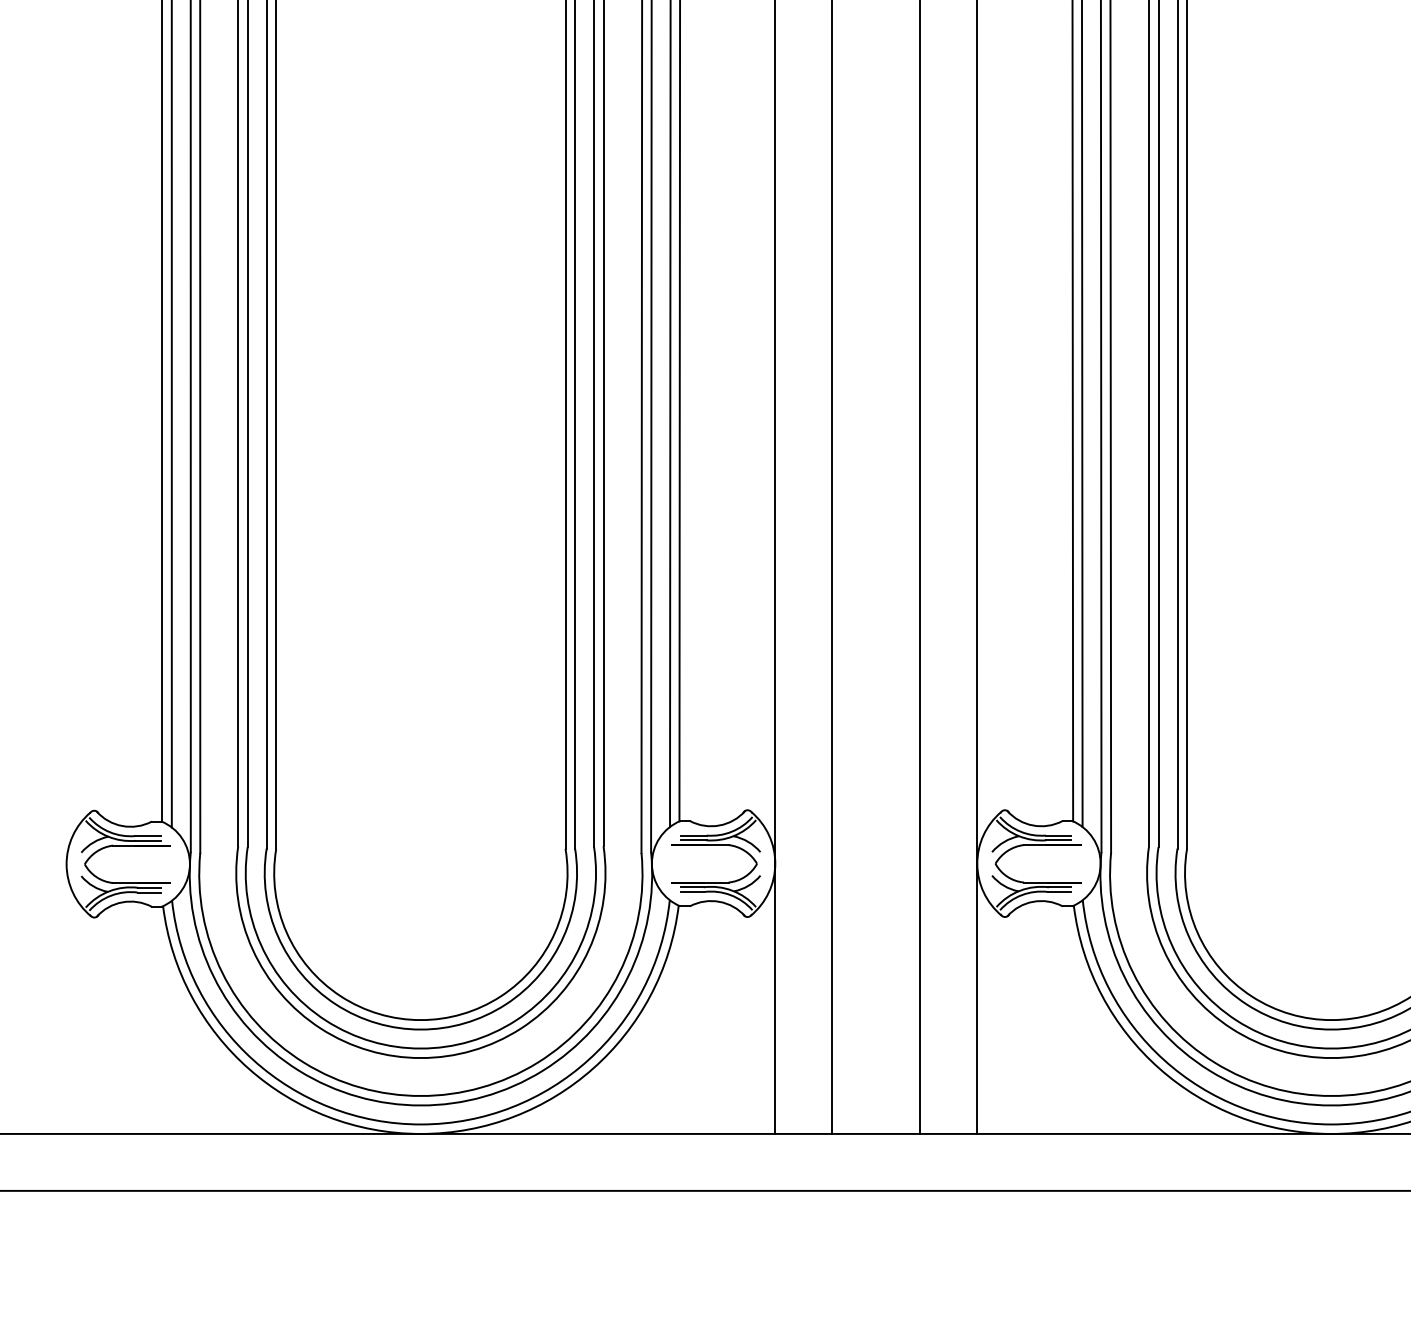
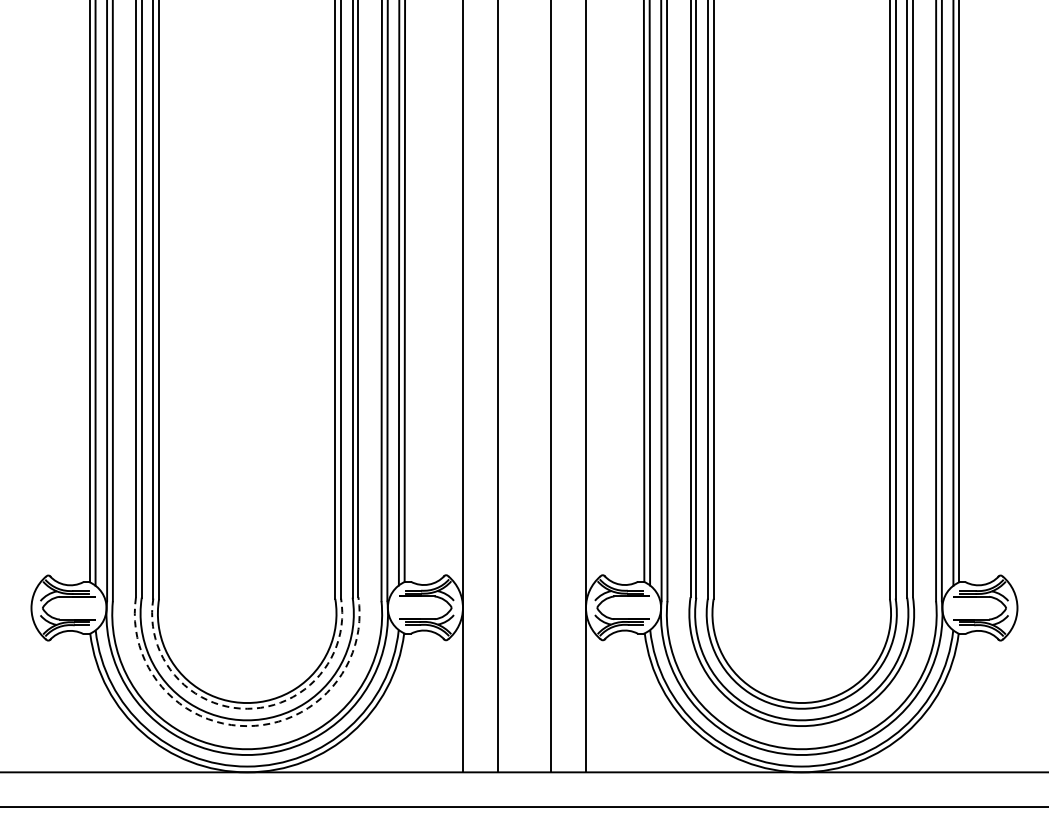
arc: (421, 1029) -> (247, 708), solid -> dashed
arc: (421, 1058) -> (247, 726), solid -> dashed

